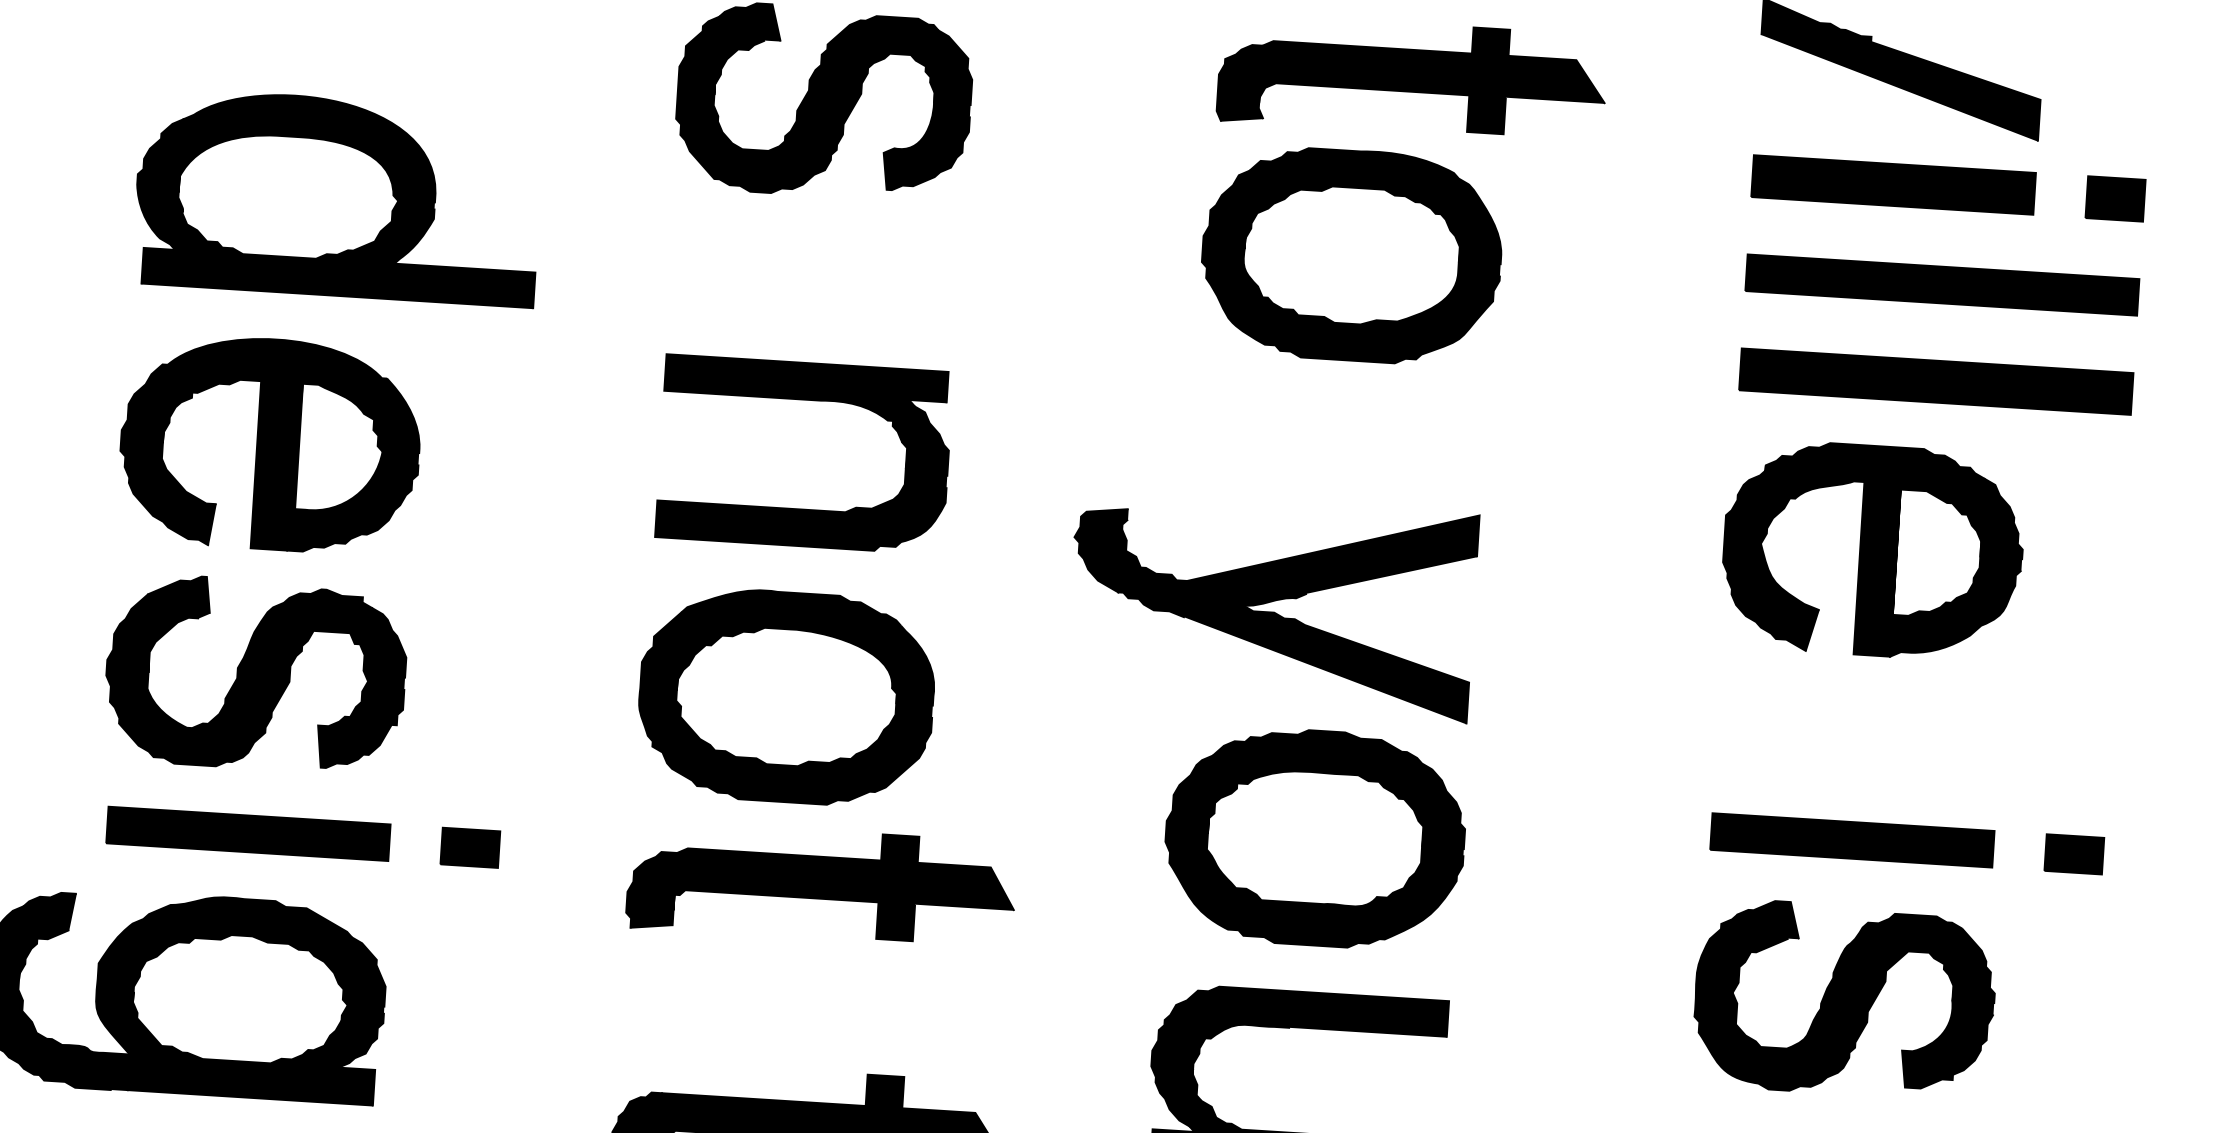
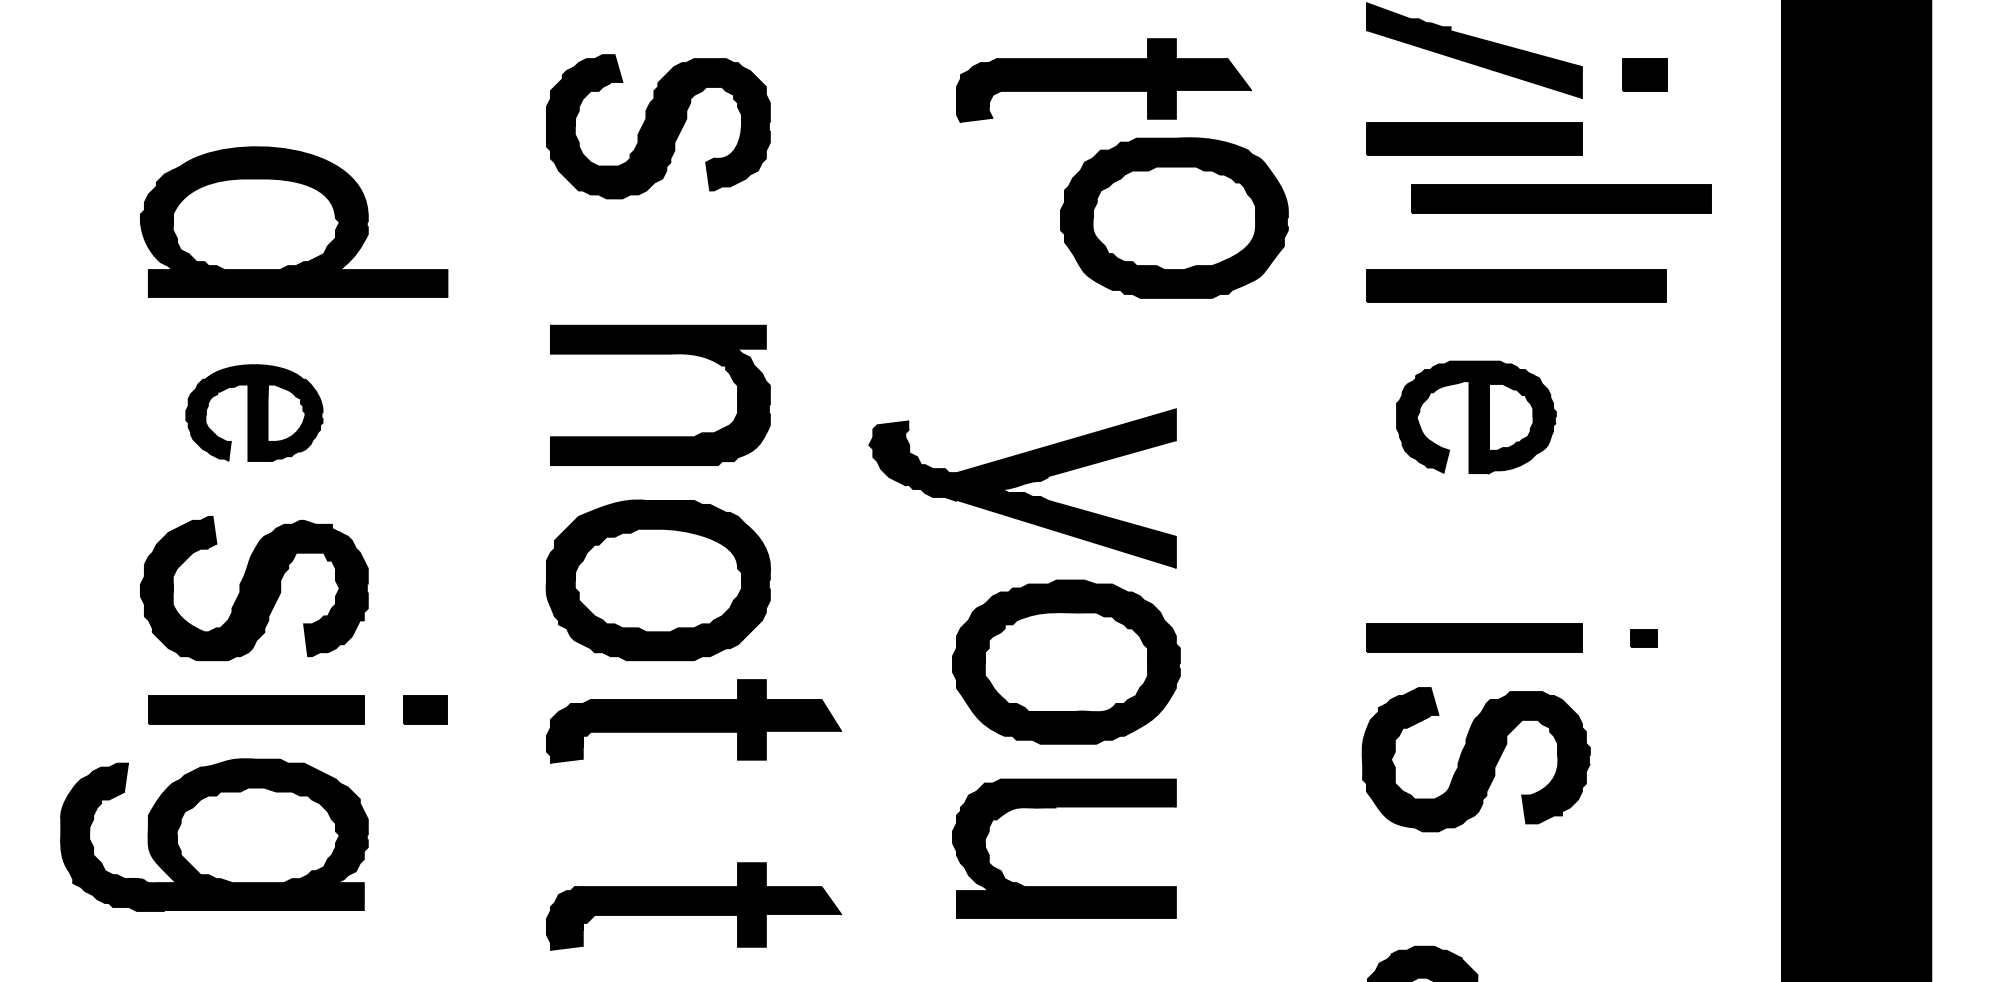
part: (2115, 198) -> (1644, 74), moved
part: (1351, 254) -> (1174, 217), moved
part: (1942, 283) -> (1561, 198), moved
part: (270, 443) -> (254, 412), size x0.6
part: (1873, 550) -> (1476, 417), size x0.7
part: (2074, 853) -> (1643, 637), size x0.6

